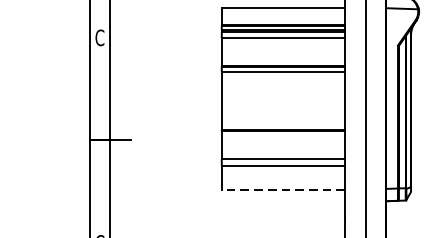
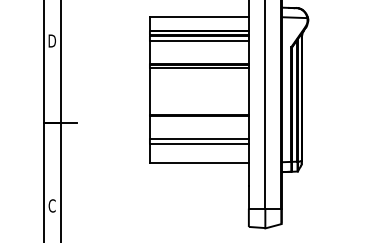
text: (99, 37) -> (51, 40), C -> D
line: (282, 190) -> (198, 163), dashed -> solid

